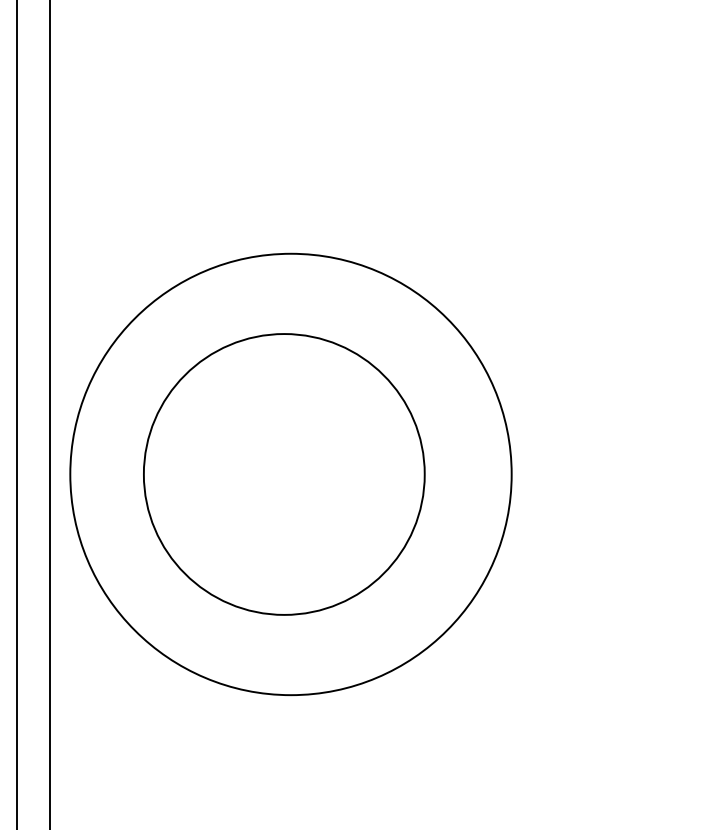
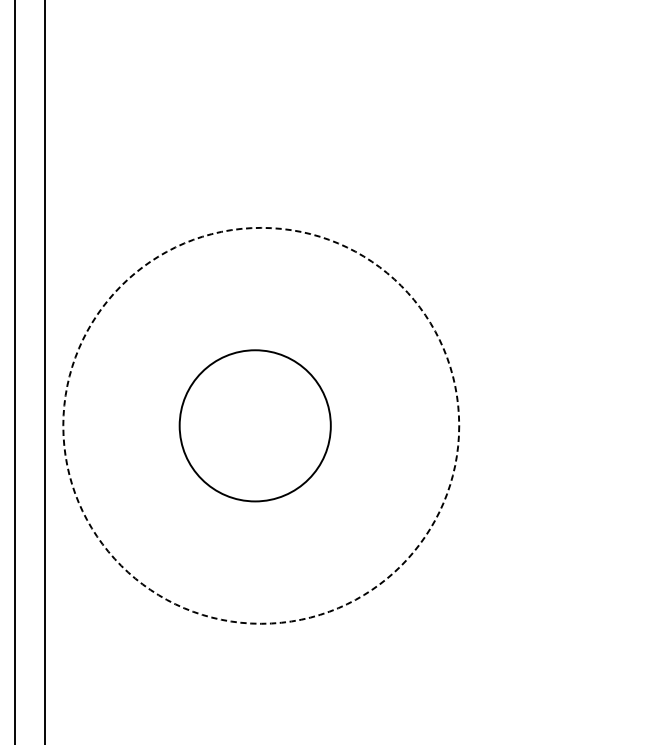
circle: (283, 474) -> (254, 425), size x0.6
circle: (290, 474) -> (260, 425), solid -> dashed

